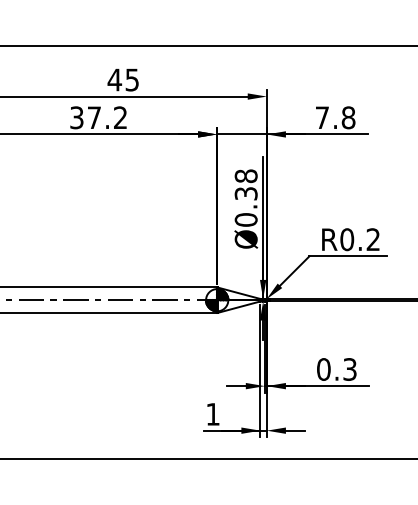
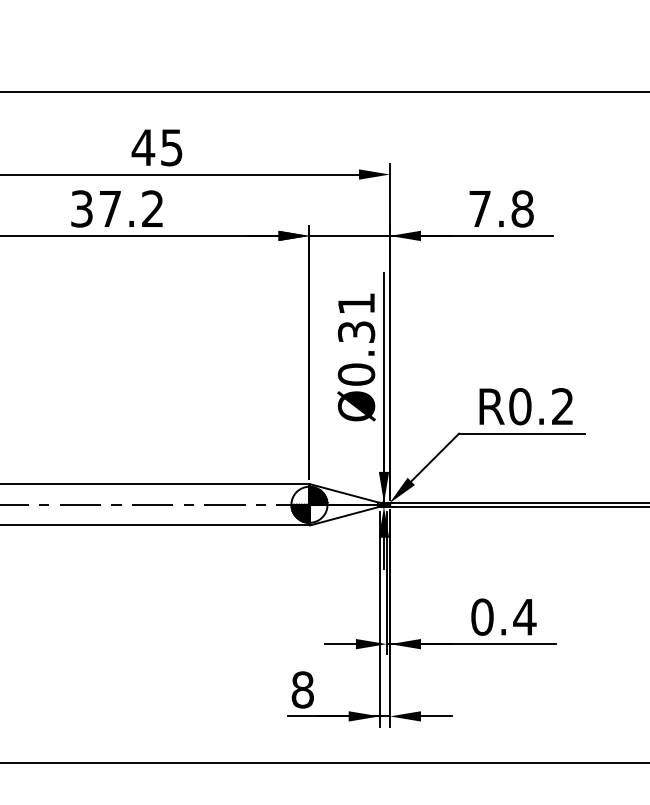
text: (245, 176) -> (355, 304), Ø0.38 -> Ø0.31
text: (349, 369) -> (524, 617), 0.3 -> 0.4
text: (212, 413) -> (301, 688), 1 -> 8

